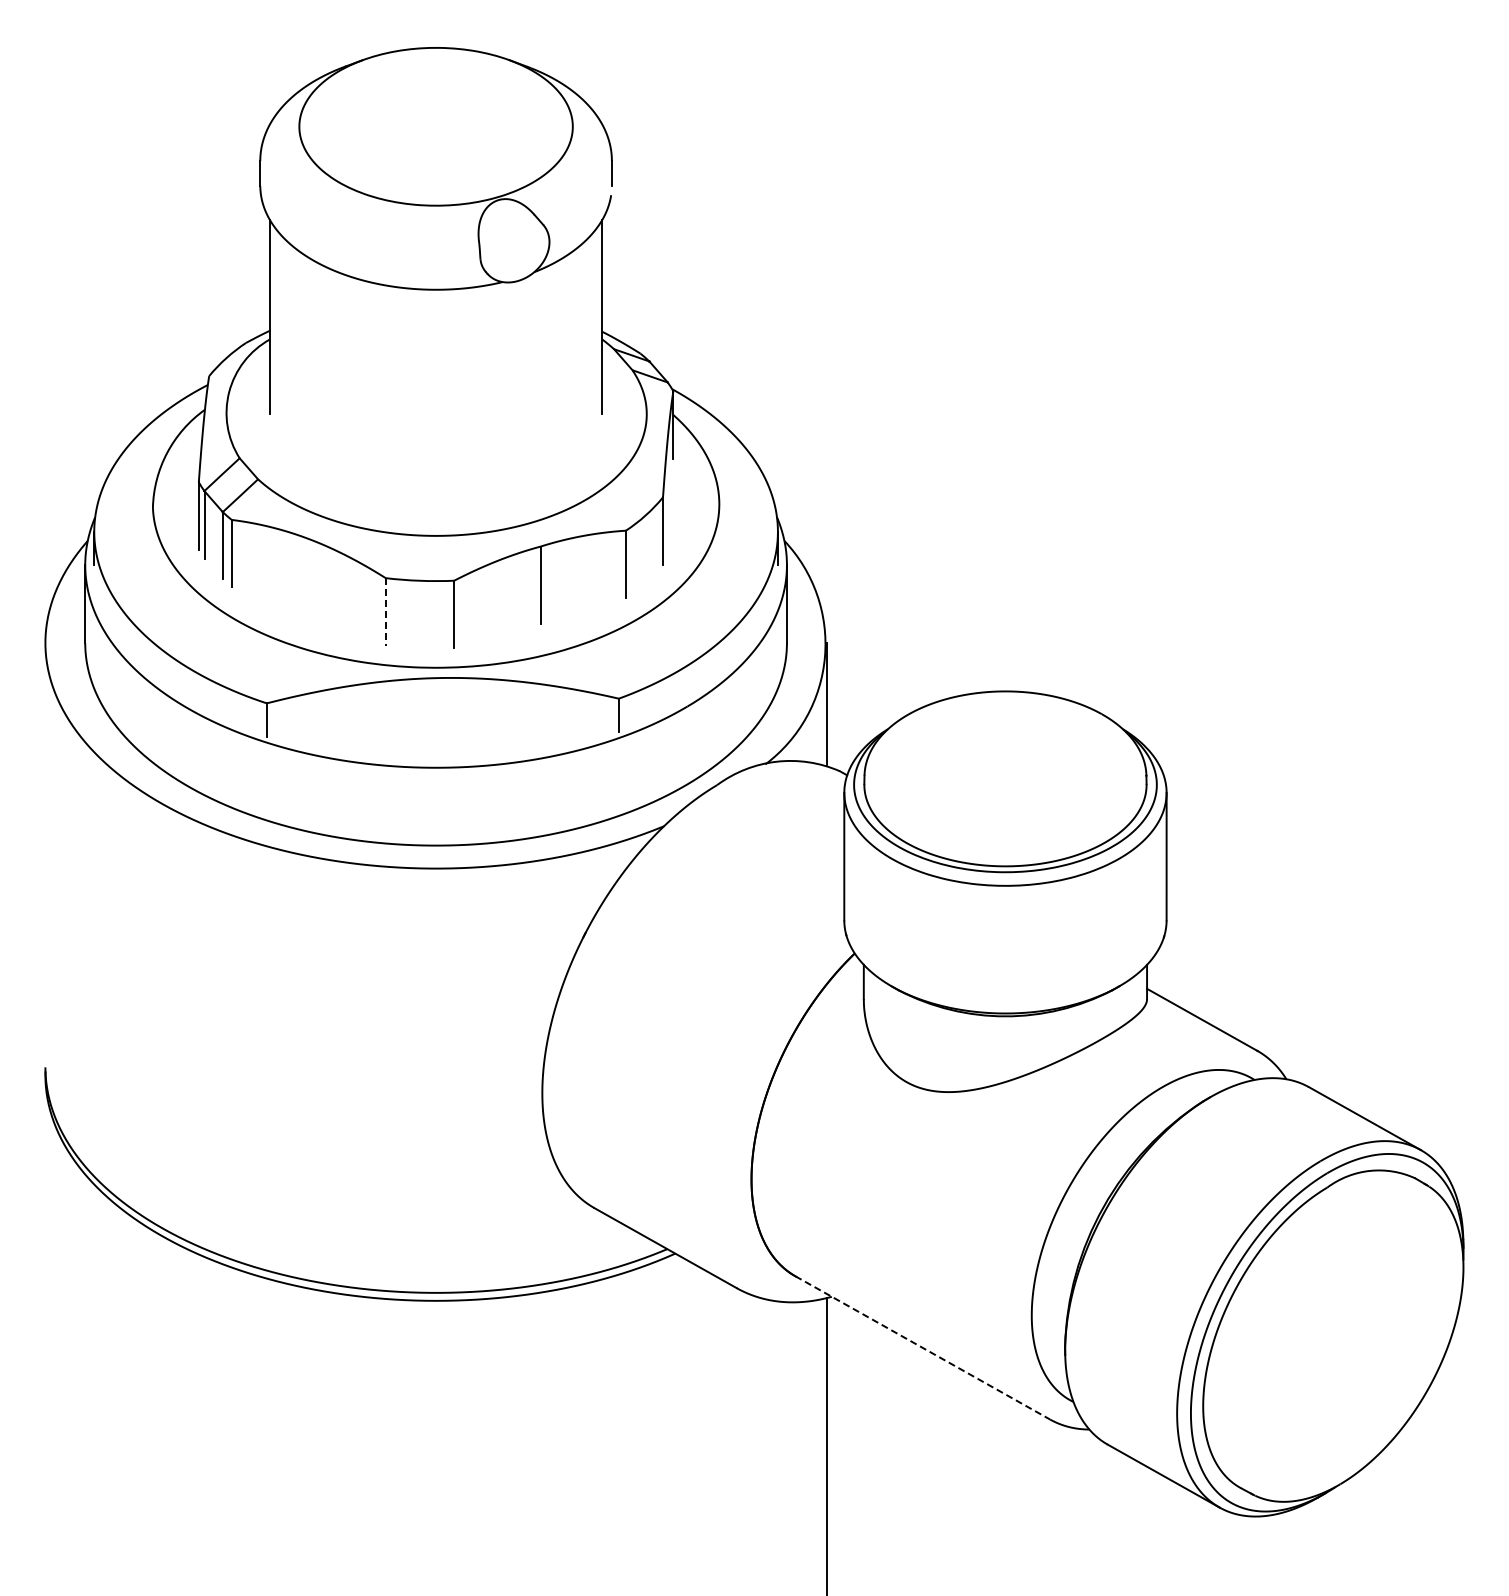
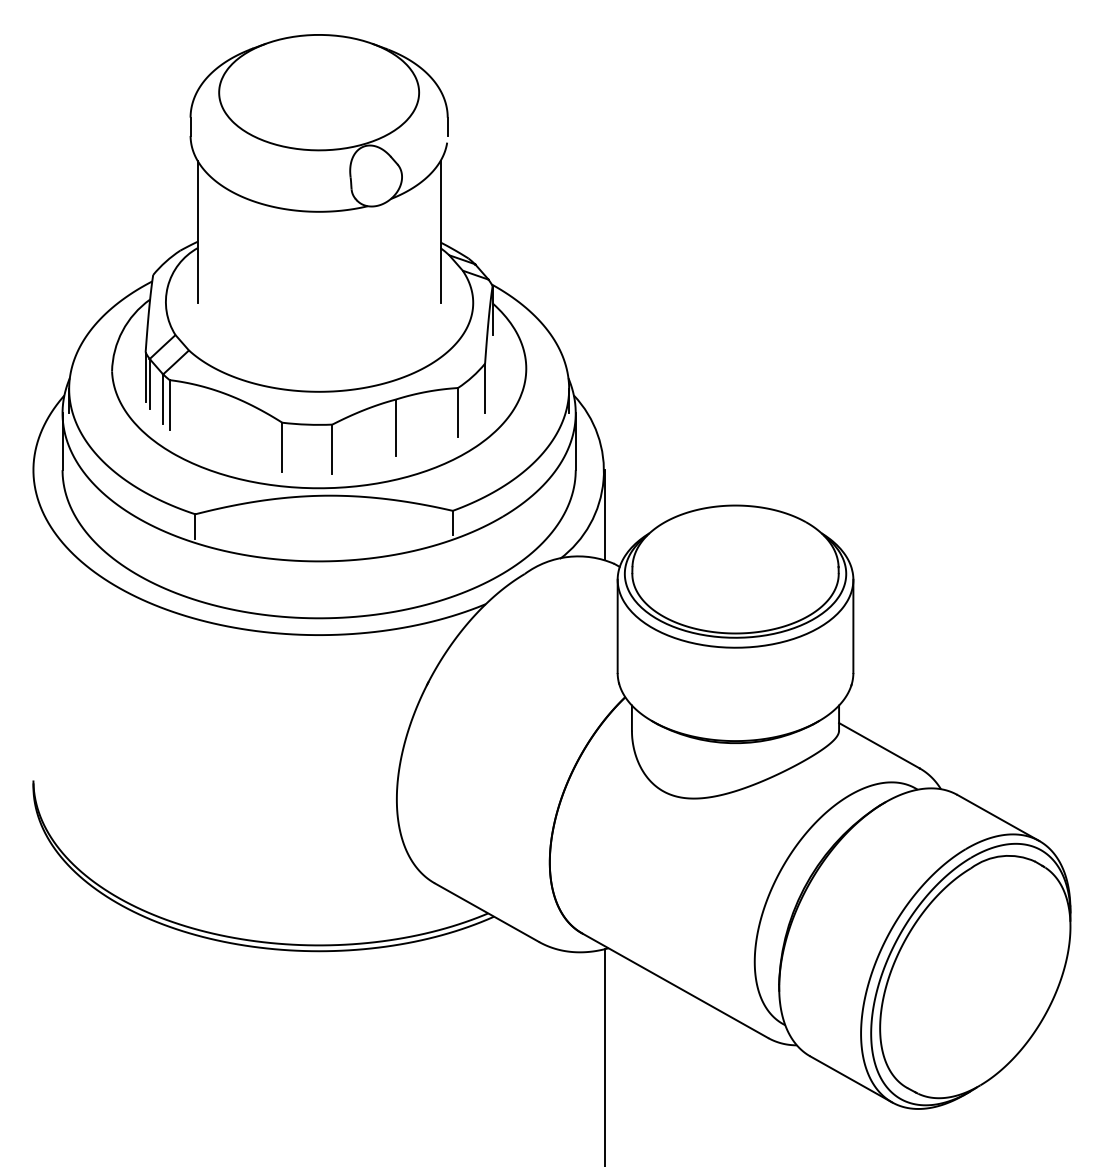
line: (385, 611) -> (282, 447), dashed -> solid
line: (923, 1348) -> (675, 986), dashed -> solid

